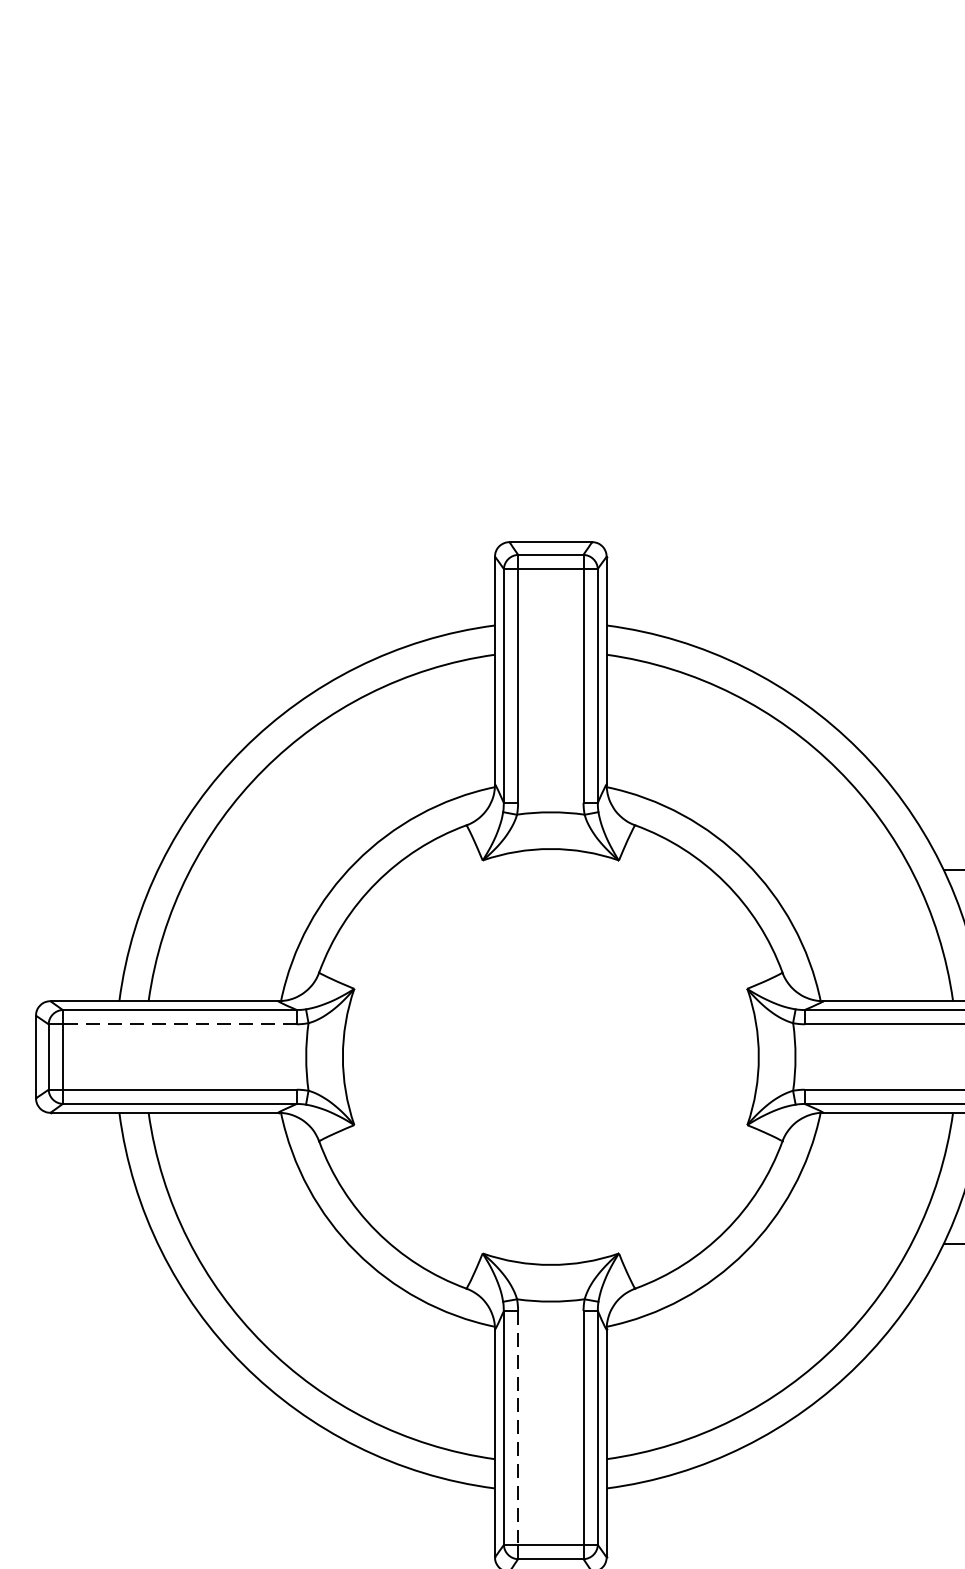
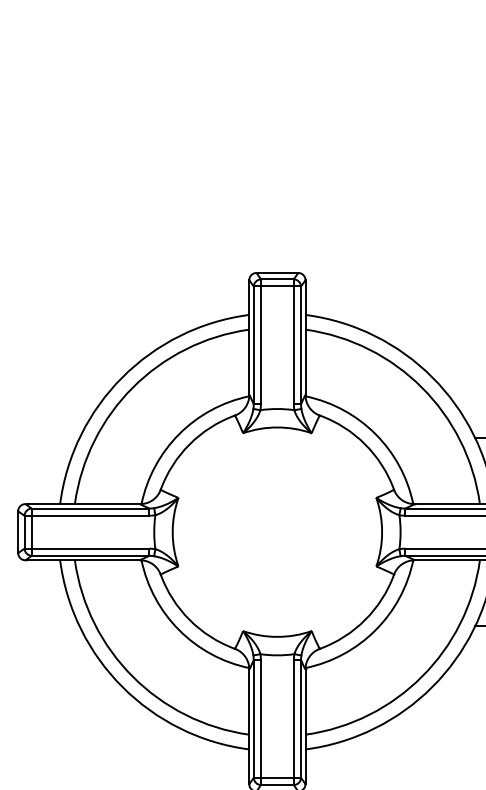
line: (179, 1023) -> (90, 515), dashed -> solid
line: (517, 1428) -> (260, 719), dashed -> solid

